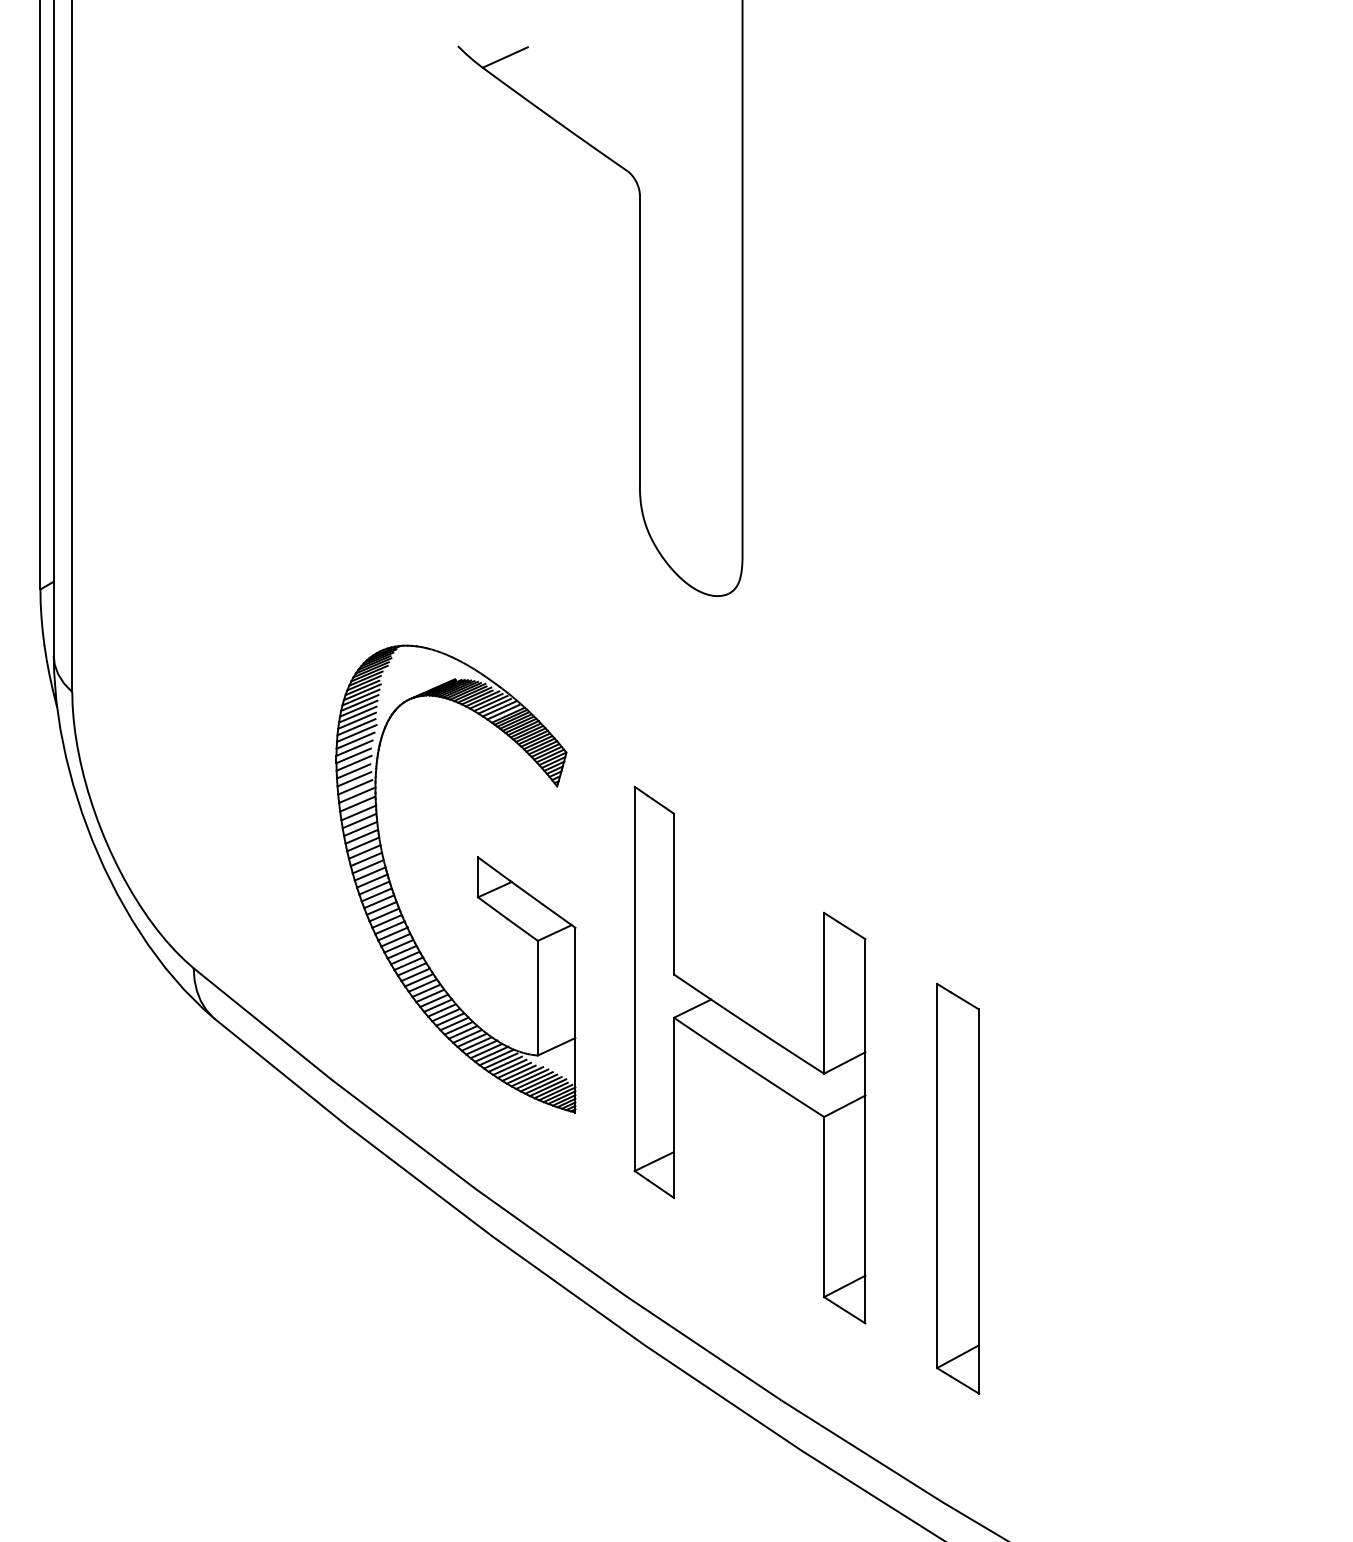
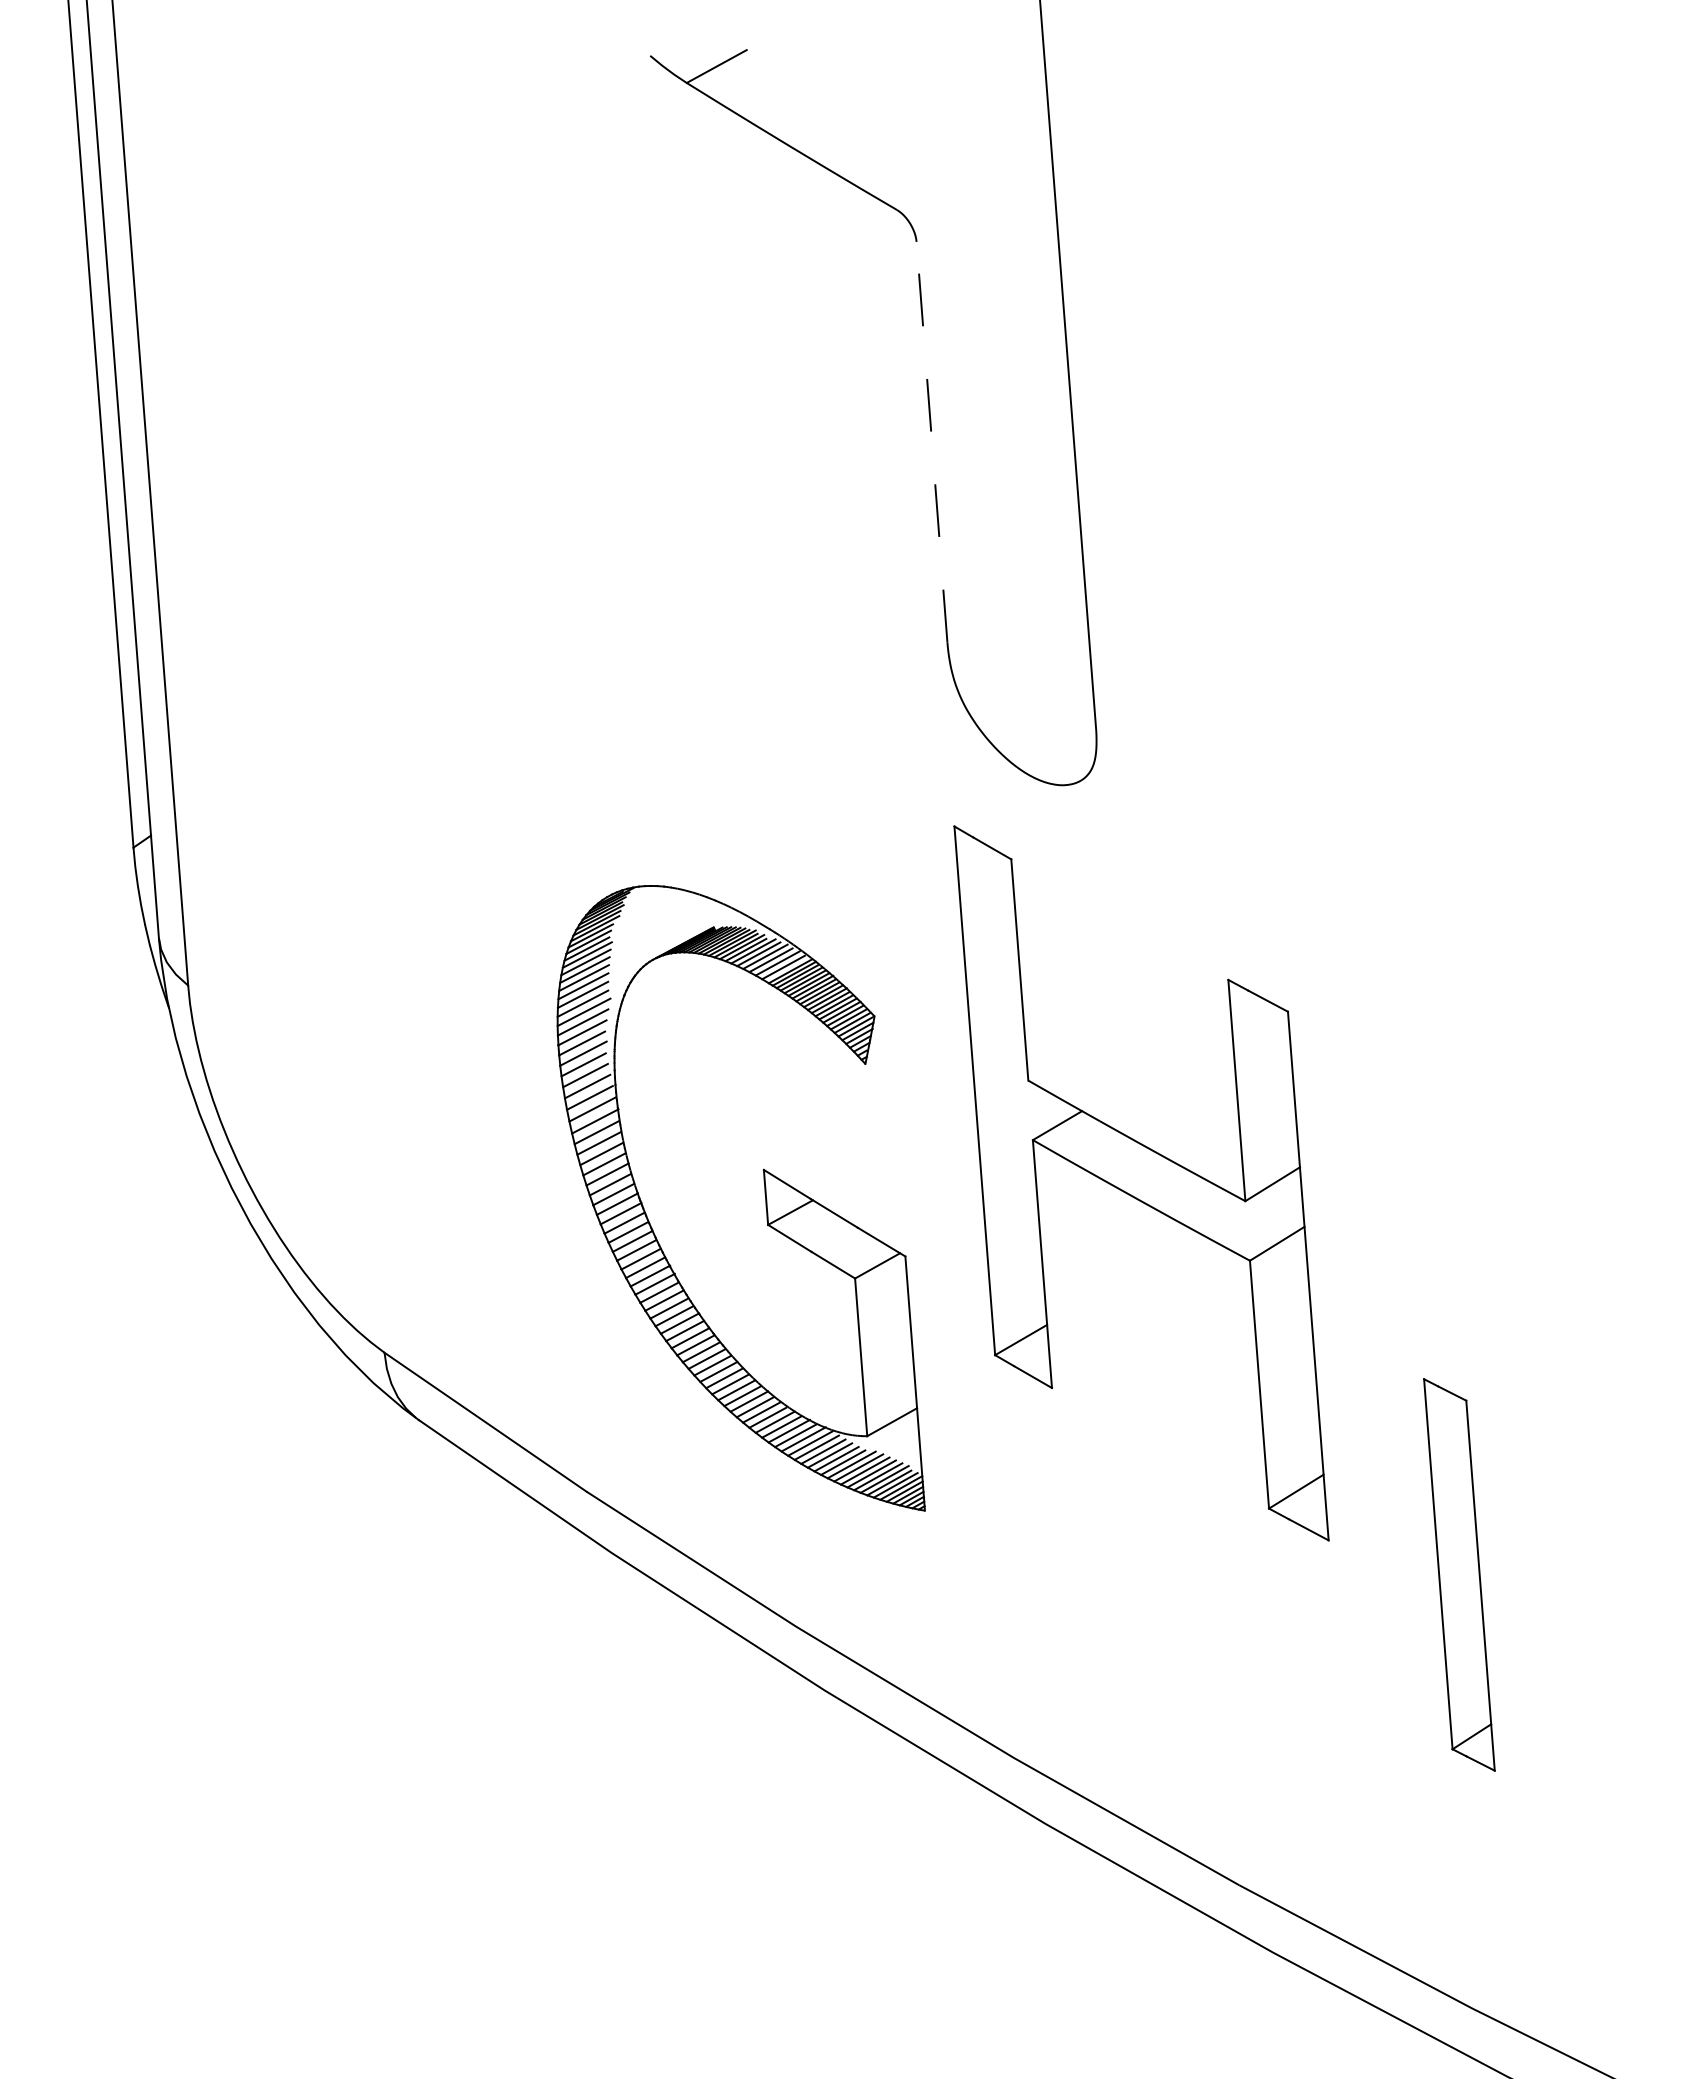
line: (639, 340) -> (931, 441), solid -> dashed
part: (749, 1054) -> (1140, 1182), moved
part: (957, 1188) -> (1458, 1574), size x0.7

